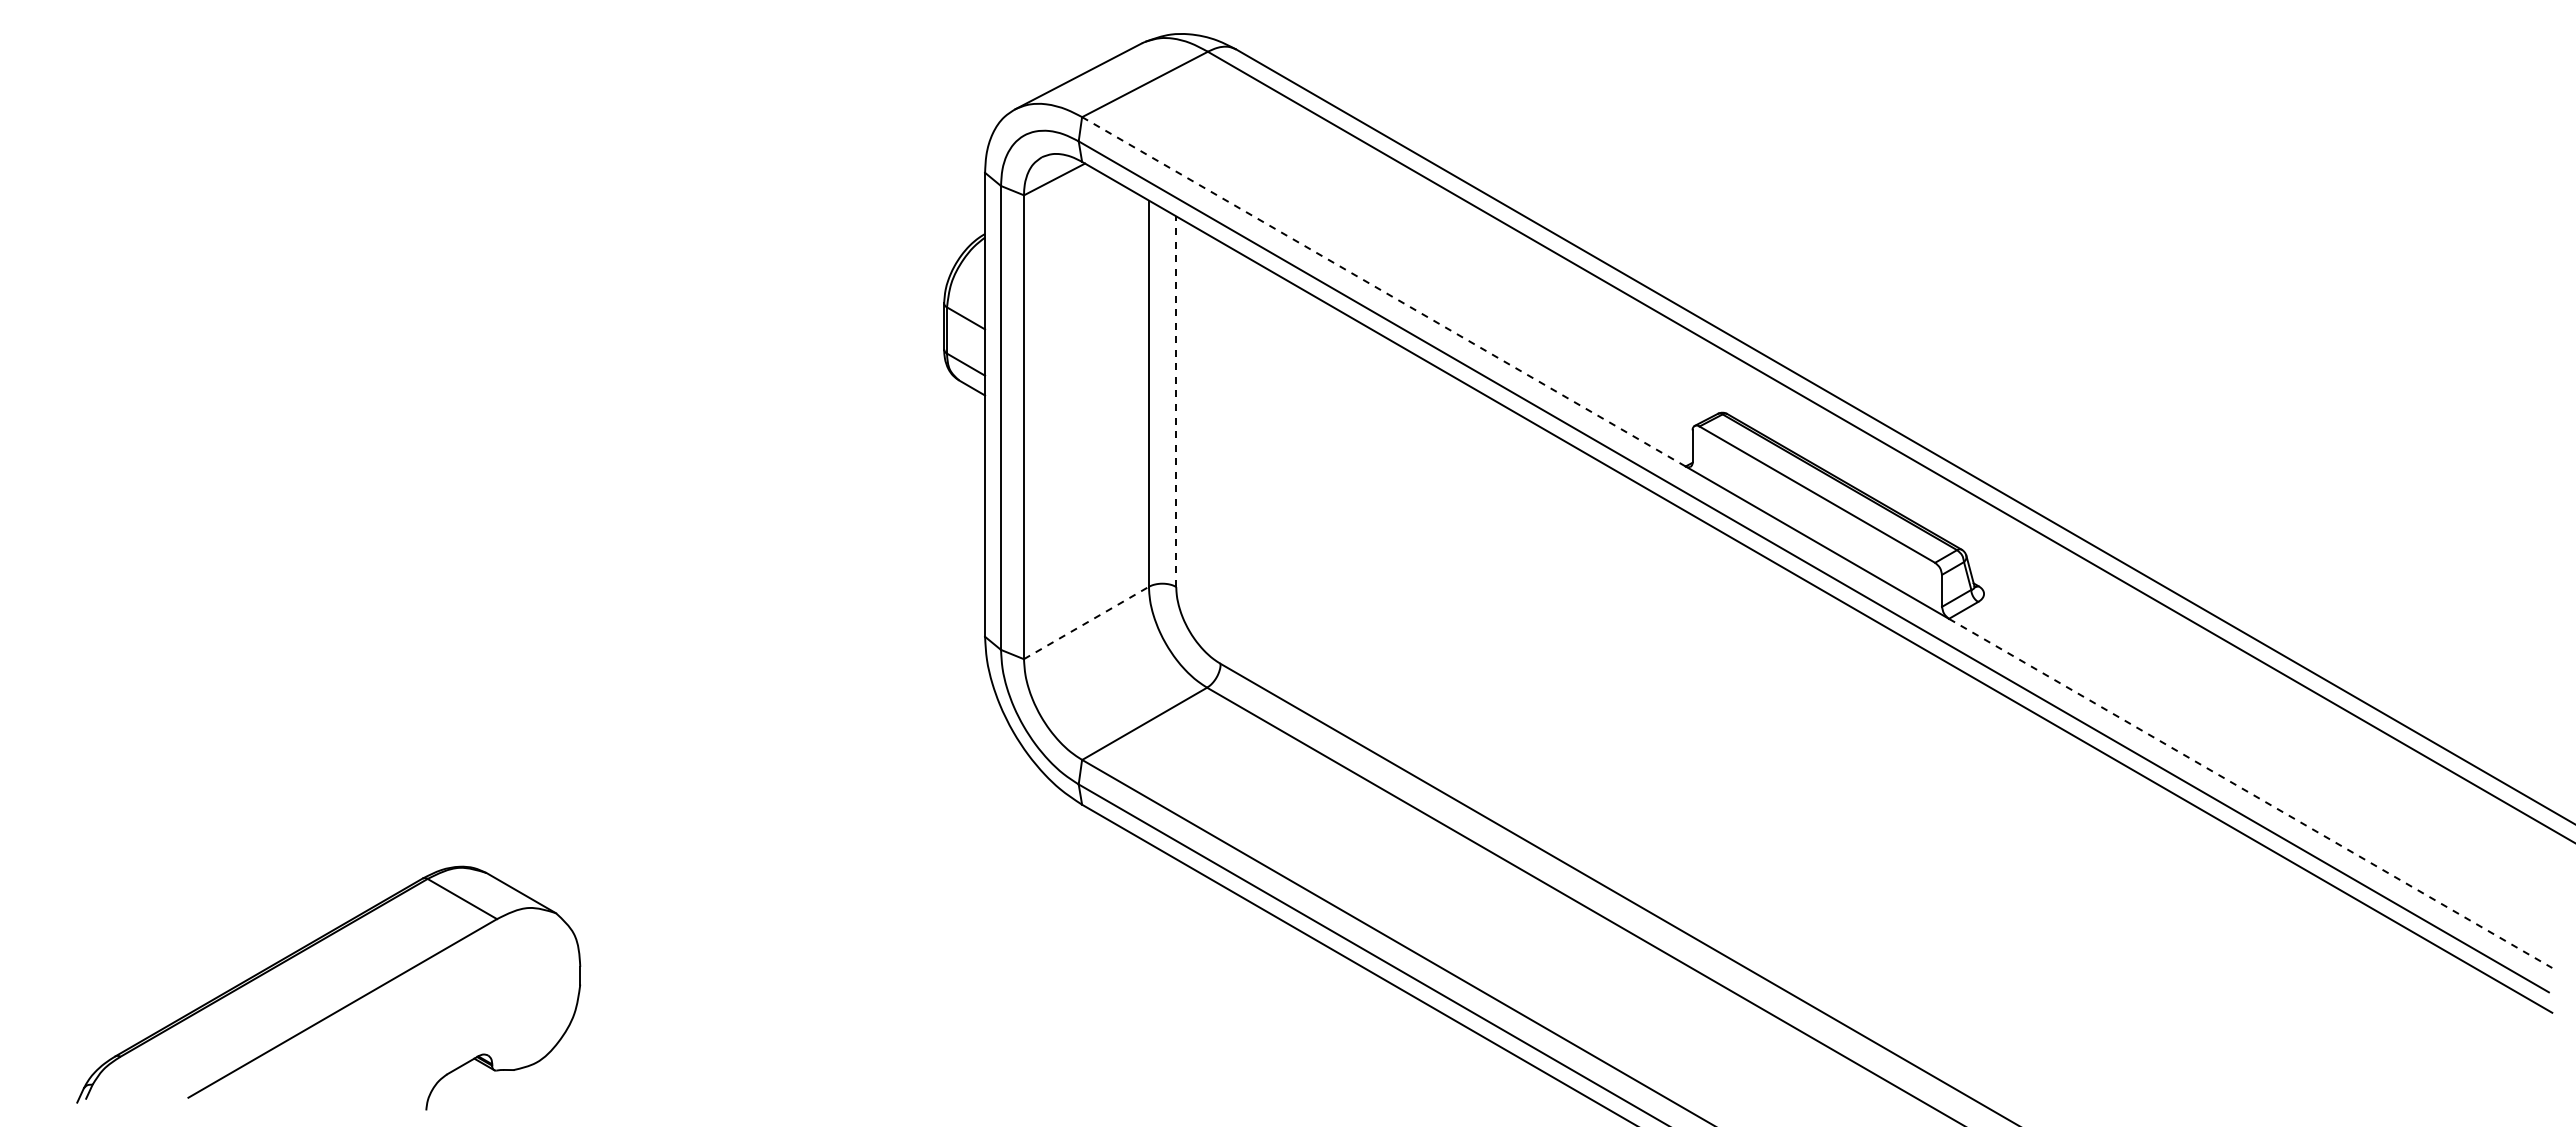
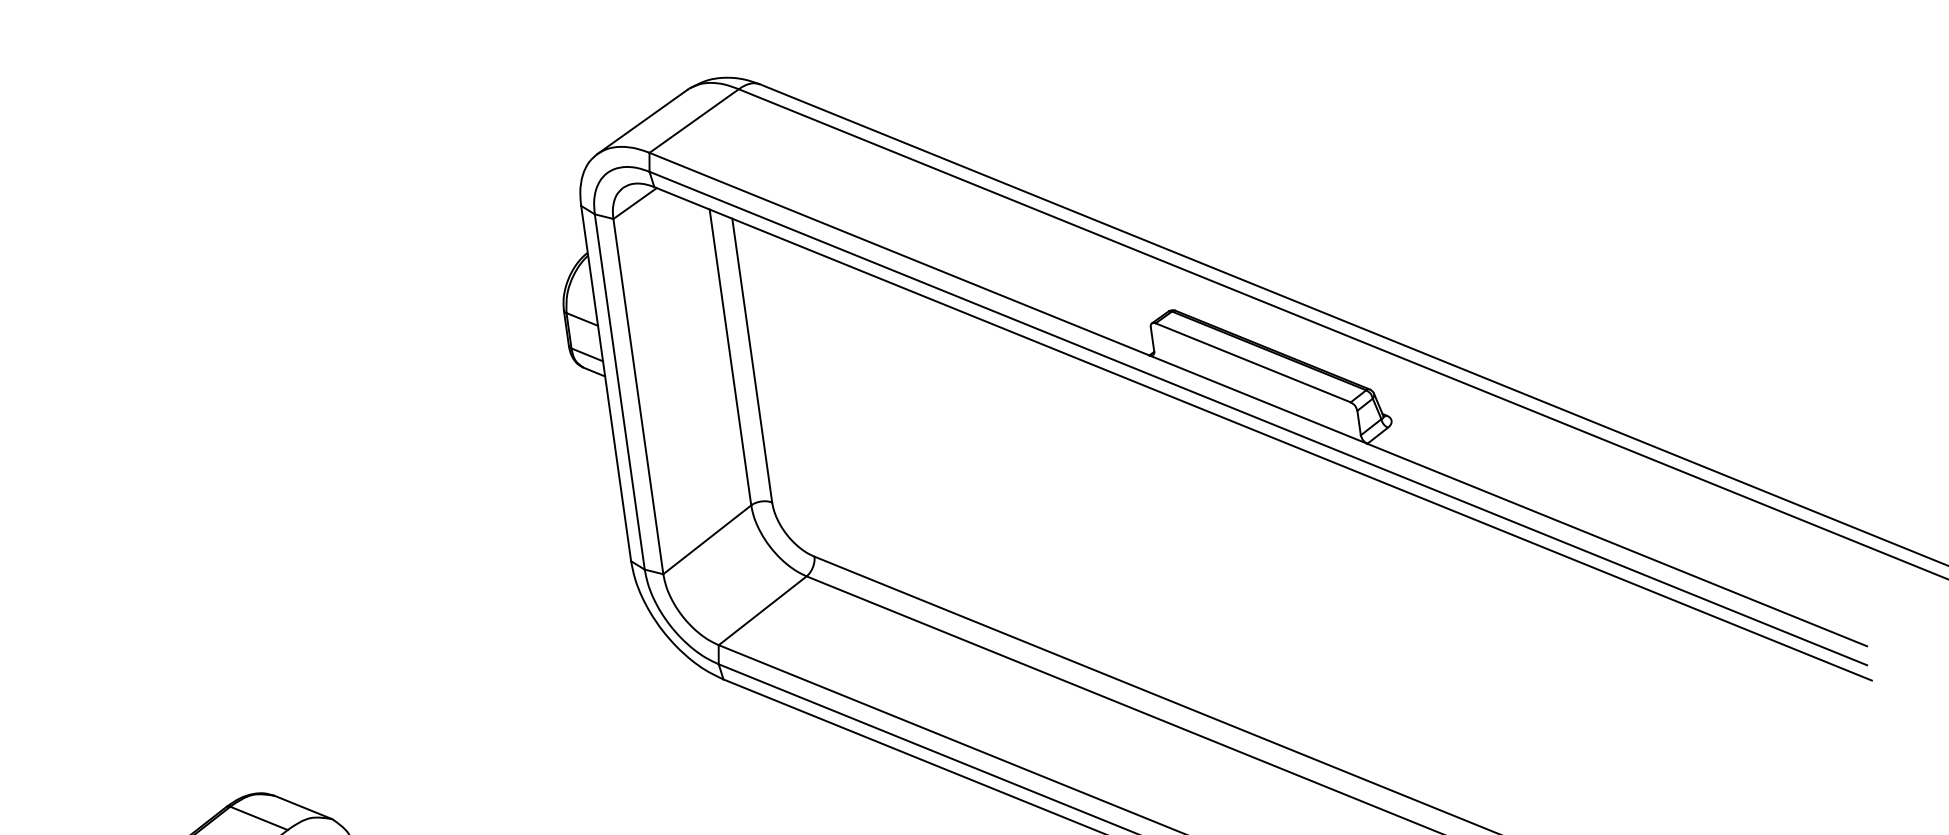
line: (1383, 291) -> (899, 253), dashed -> solid
line: (1176, 401) -> (752, 360), dashed -> solid
line: (1086, 622) -> (707, 539), dashed -> solid
line: (2250, 793) -> (1617, 545), dashed -> solid

